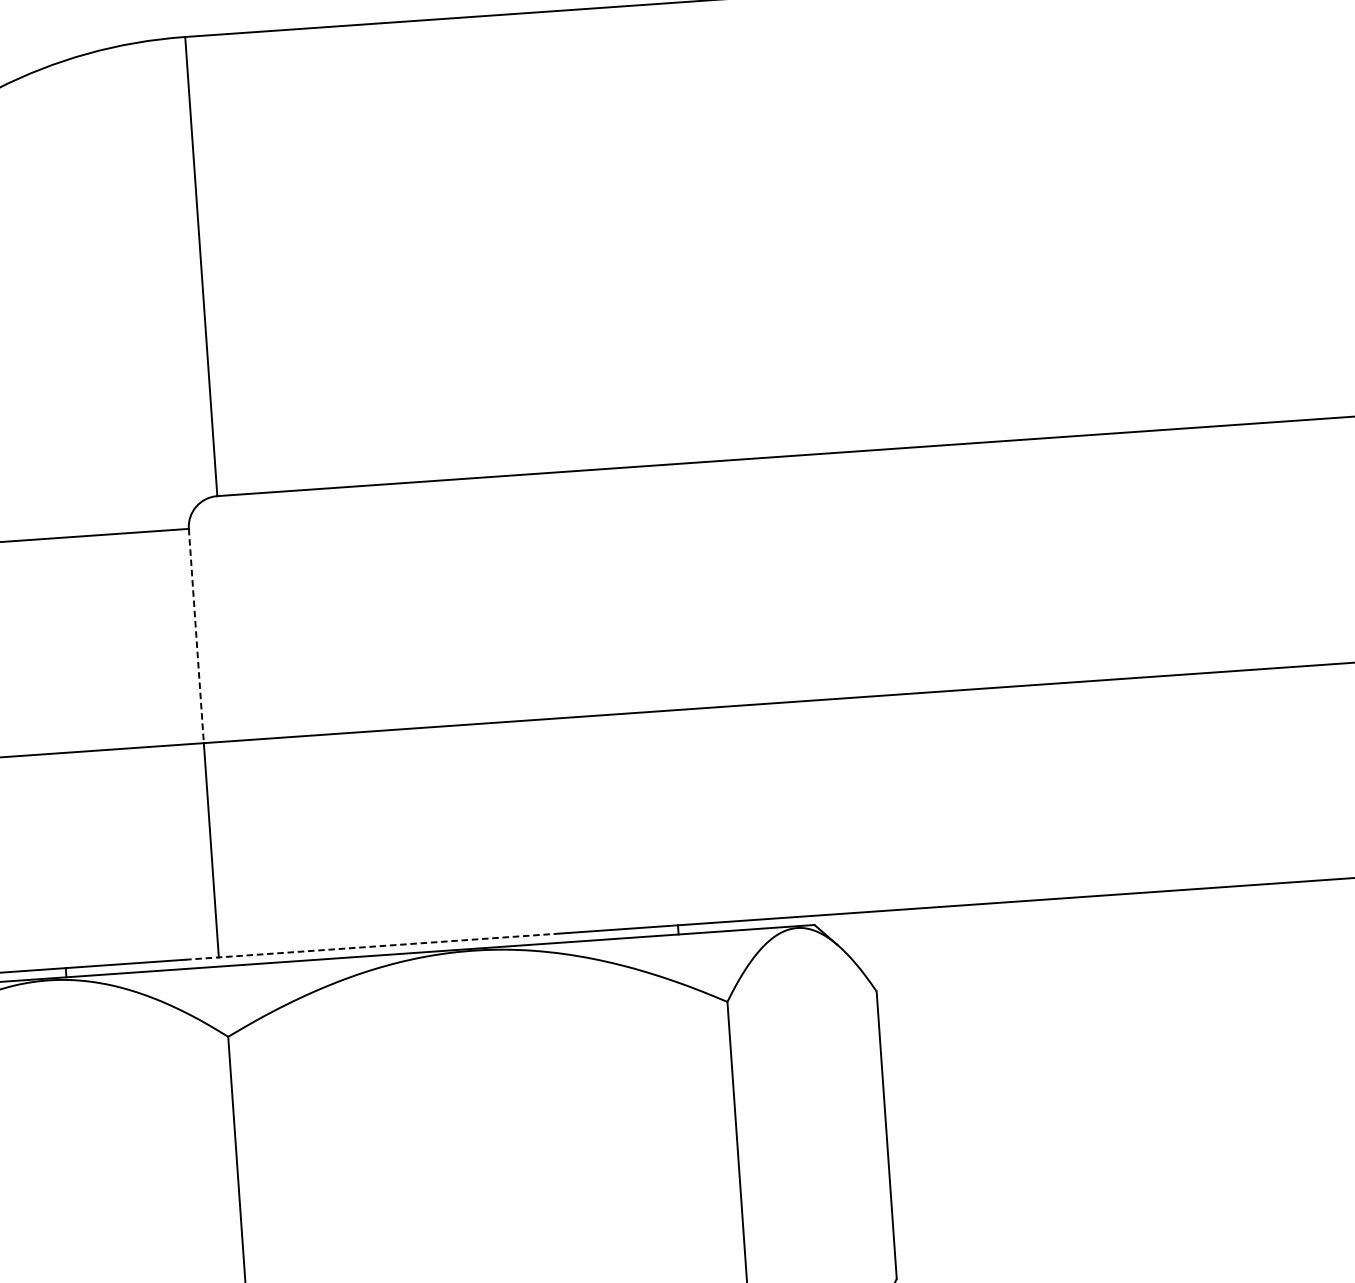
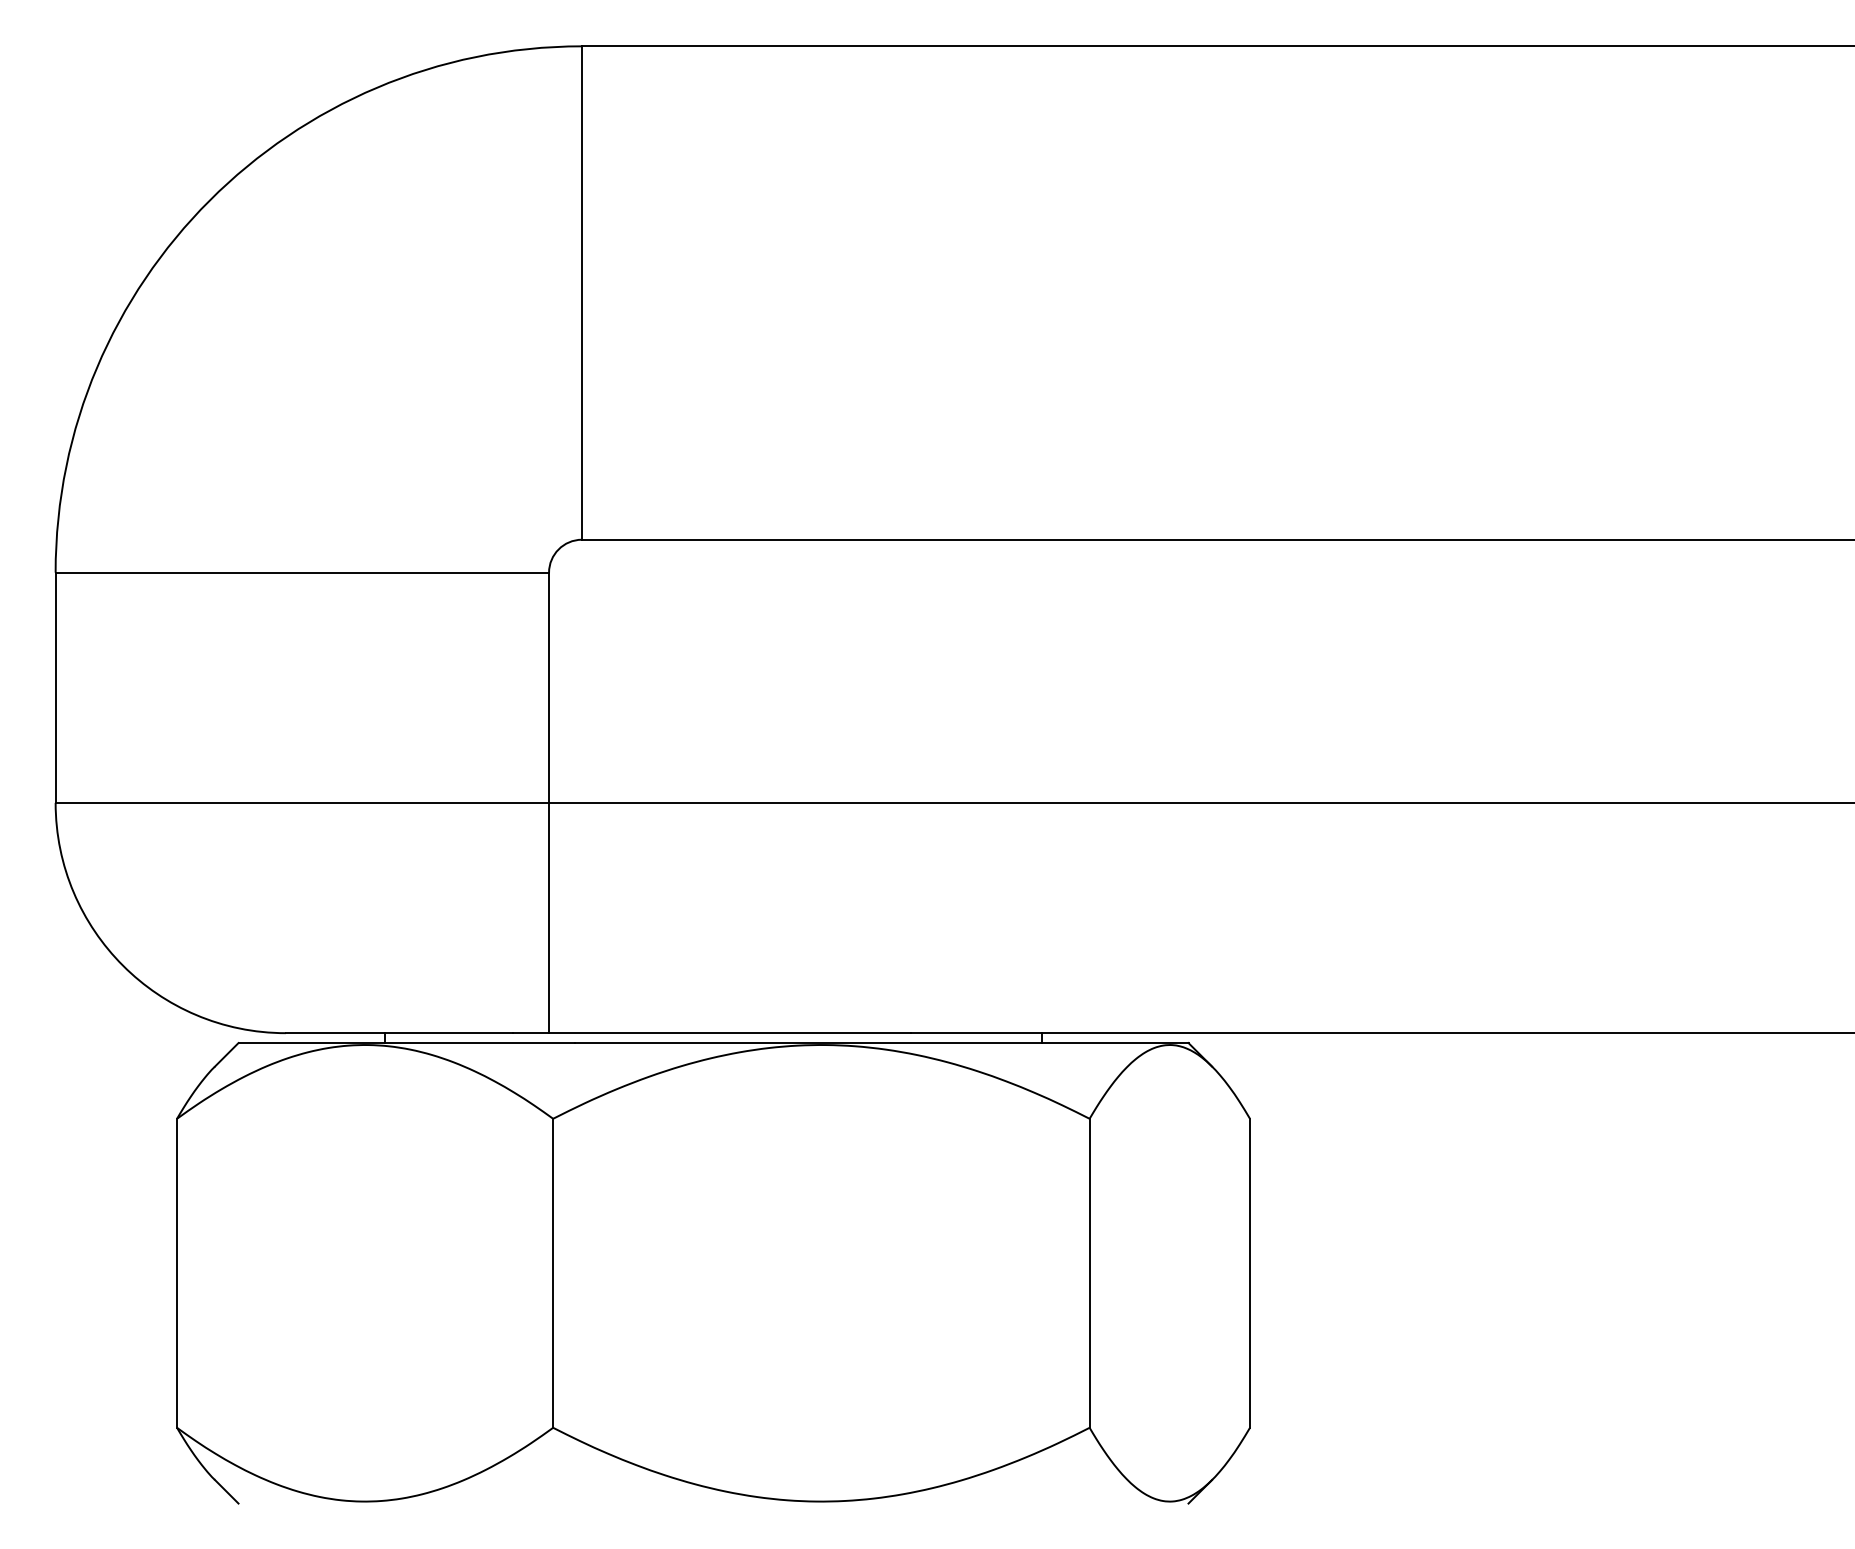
line: (196, 636) -> (549, 688), dashed -> solid
line: (370, 947) -> (712, 1033), dashed -> solid

